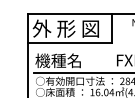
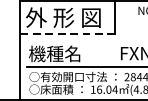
line: (69, 43) -> (67, 34), solid -> dashed

